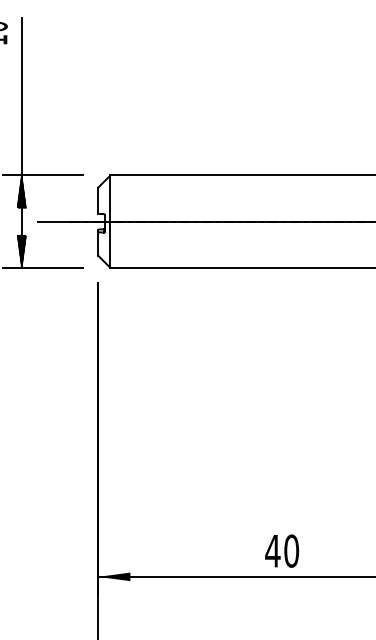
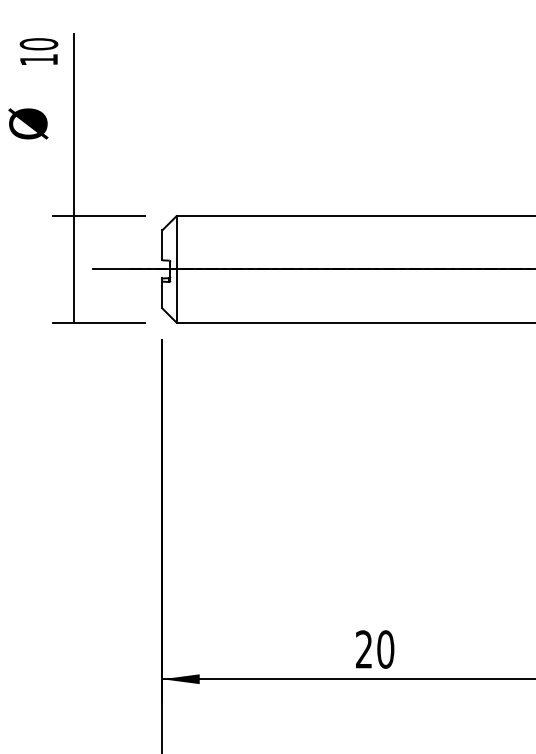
hatch: (21, 191) -> (74, 234), removed
hatch: (21, 251) -> (74, 303), removed
text: (273, 551) -> (364, 649), 40 -> 20

